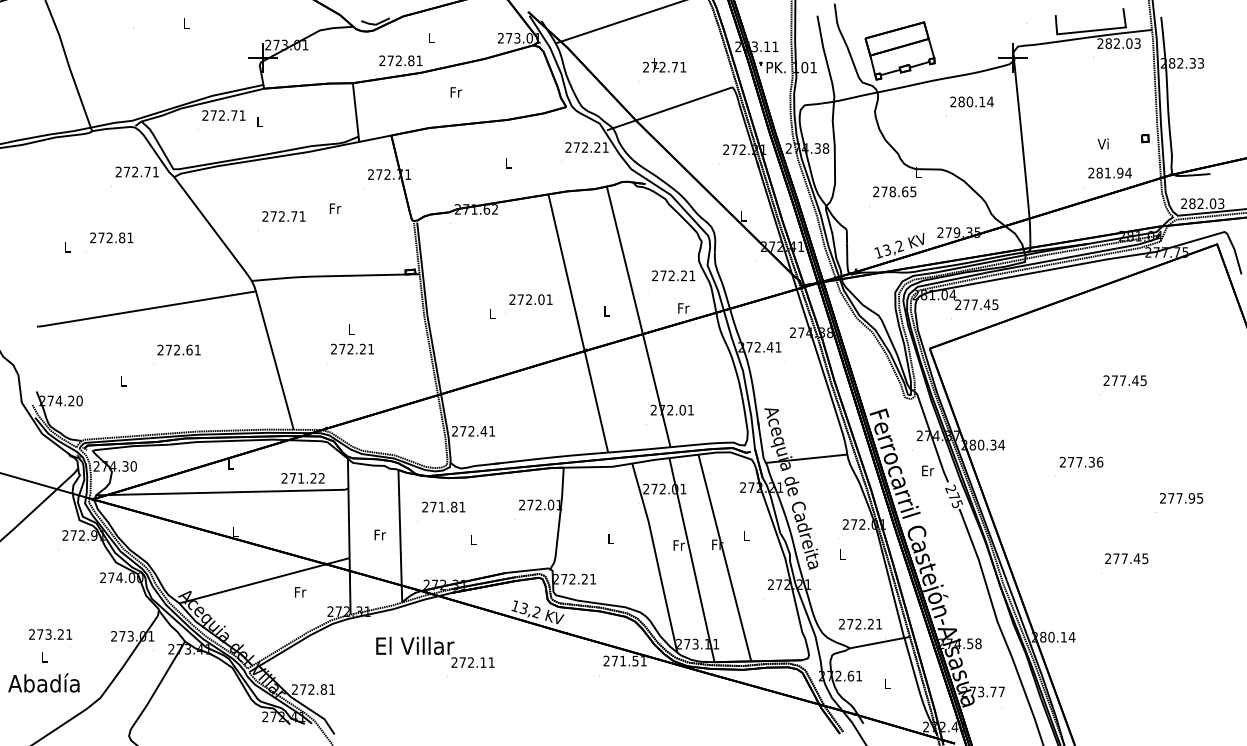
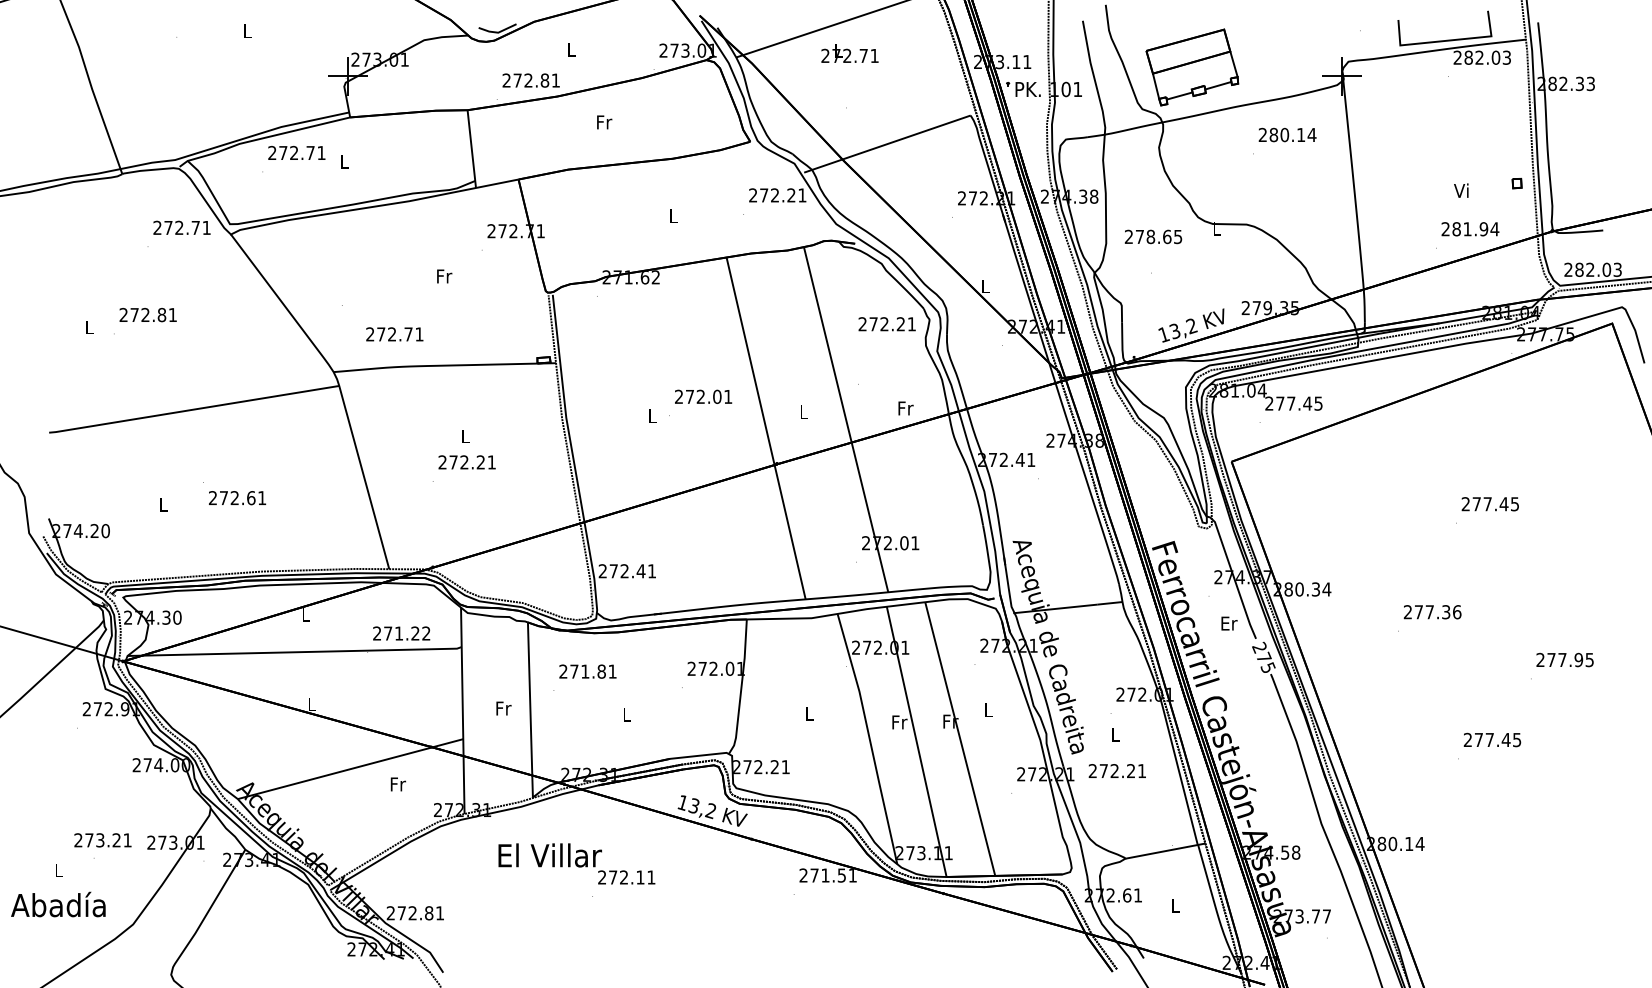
text: (664, 65) -> (849, 53), moved
text: (894, 191) -> (1153, 236), moved
text: (283, 216) -> (394, 334), moved
text: (673, 275) -> (886, 323), moved
text: (178, 349) -> (236, 497), moved
text: (860, 623) -> (1117, 770), moved
text: (50, 634) -> (102, 840), moved

